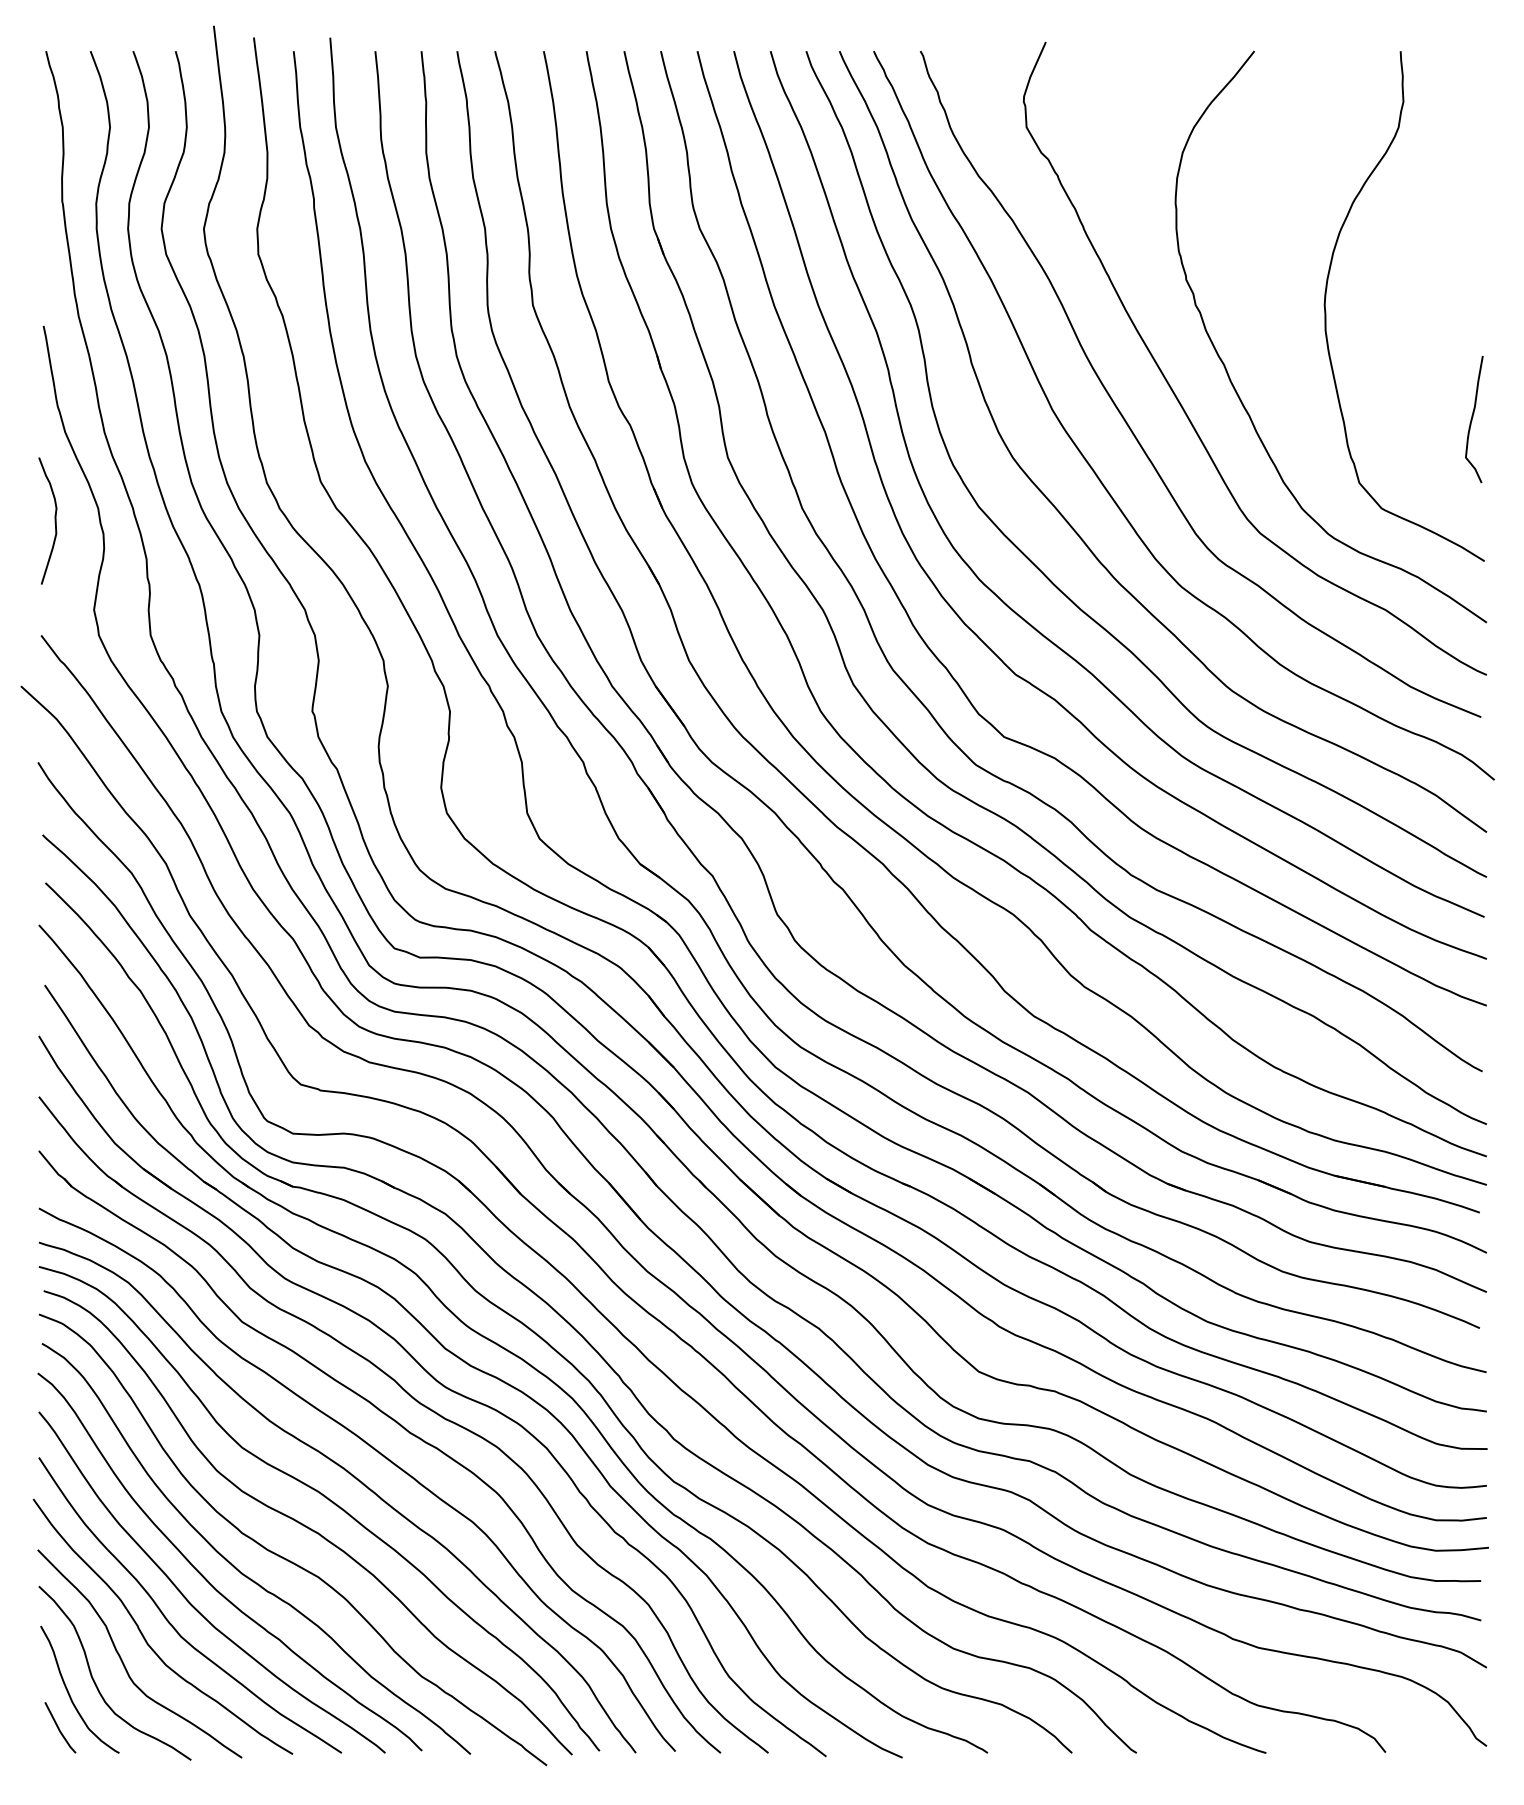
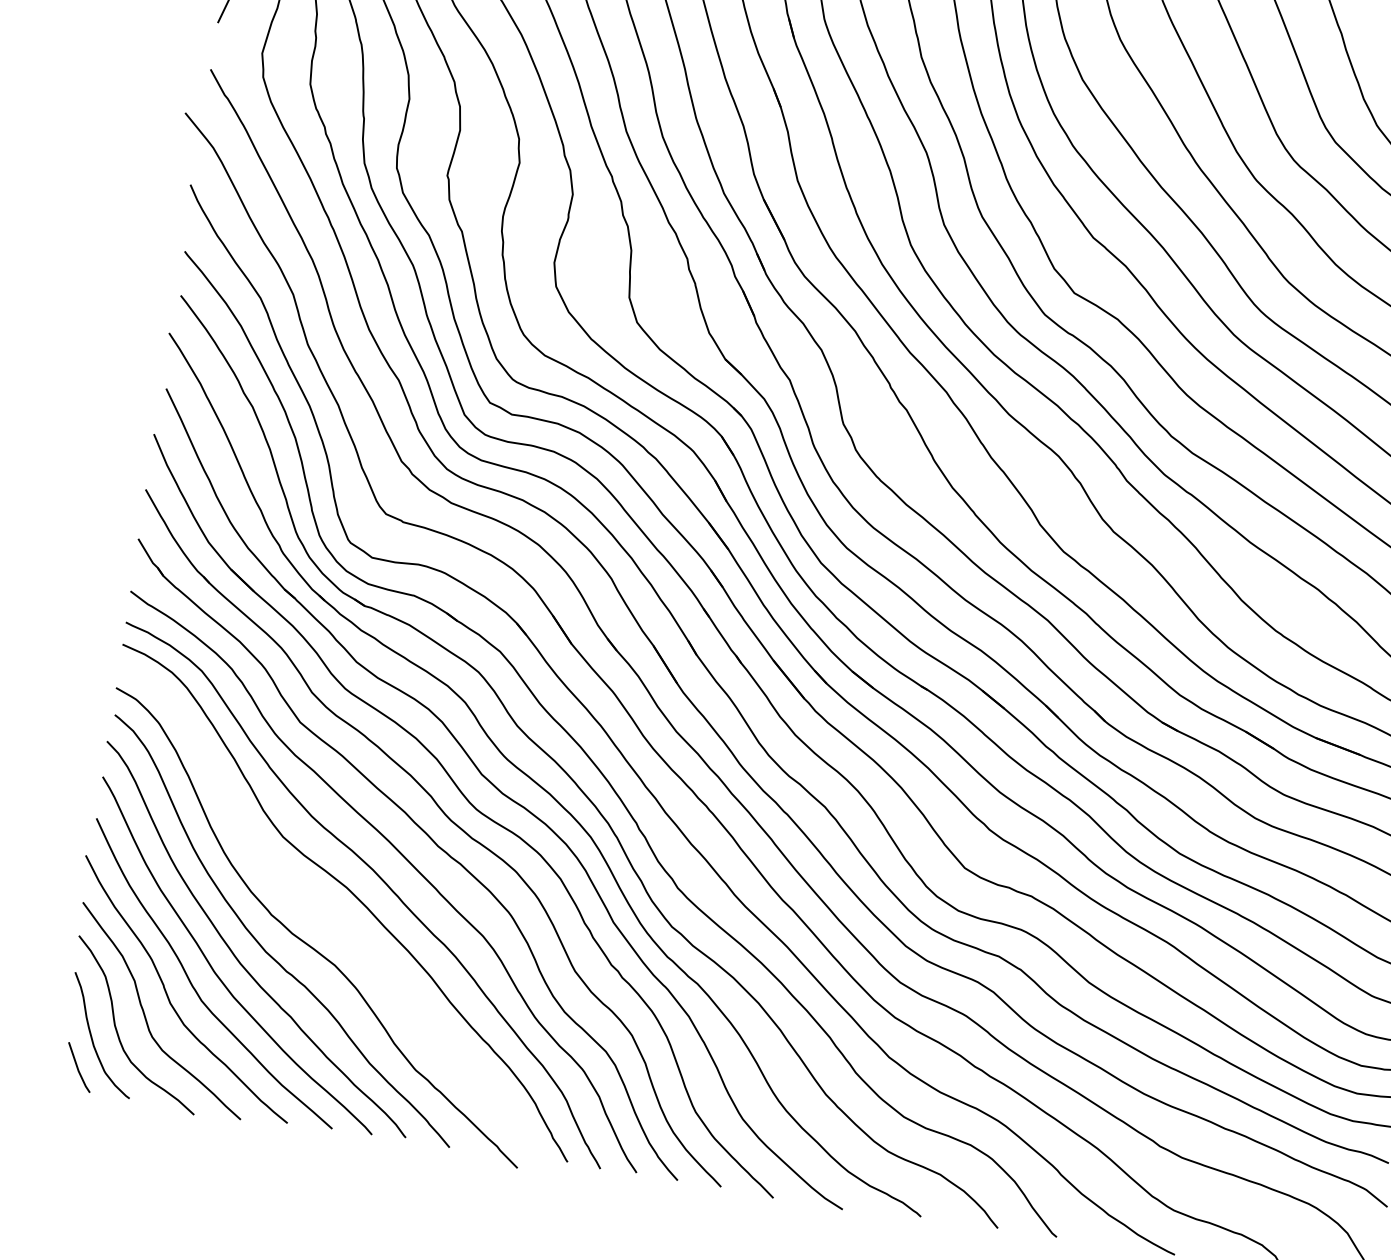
curve: (306, 1525) -> (331, 916), removed

